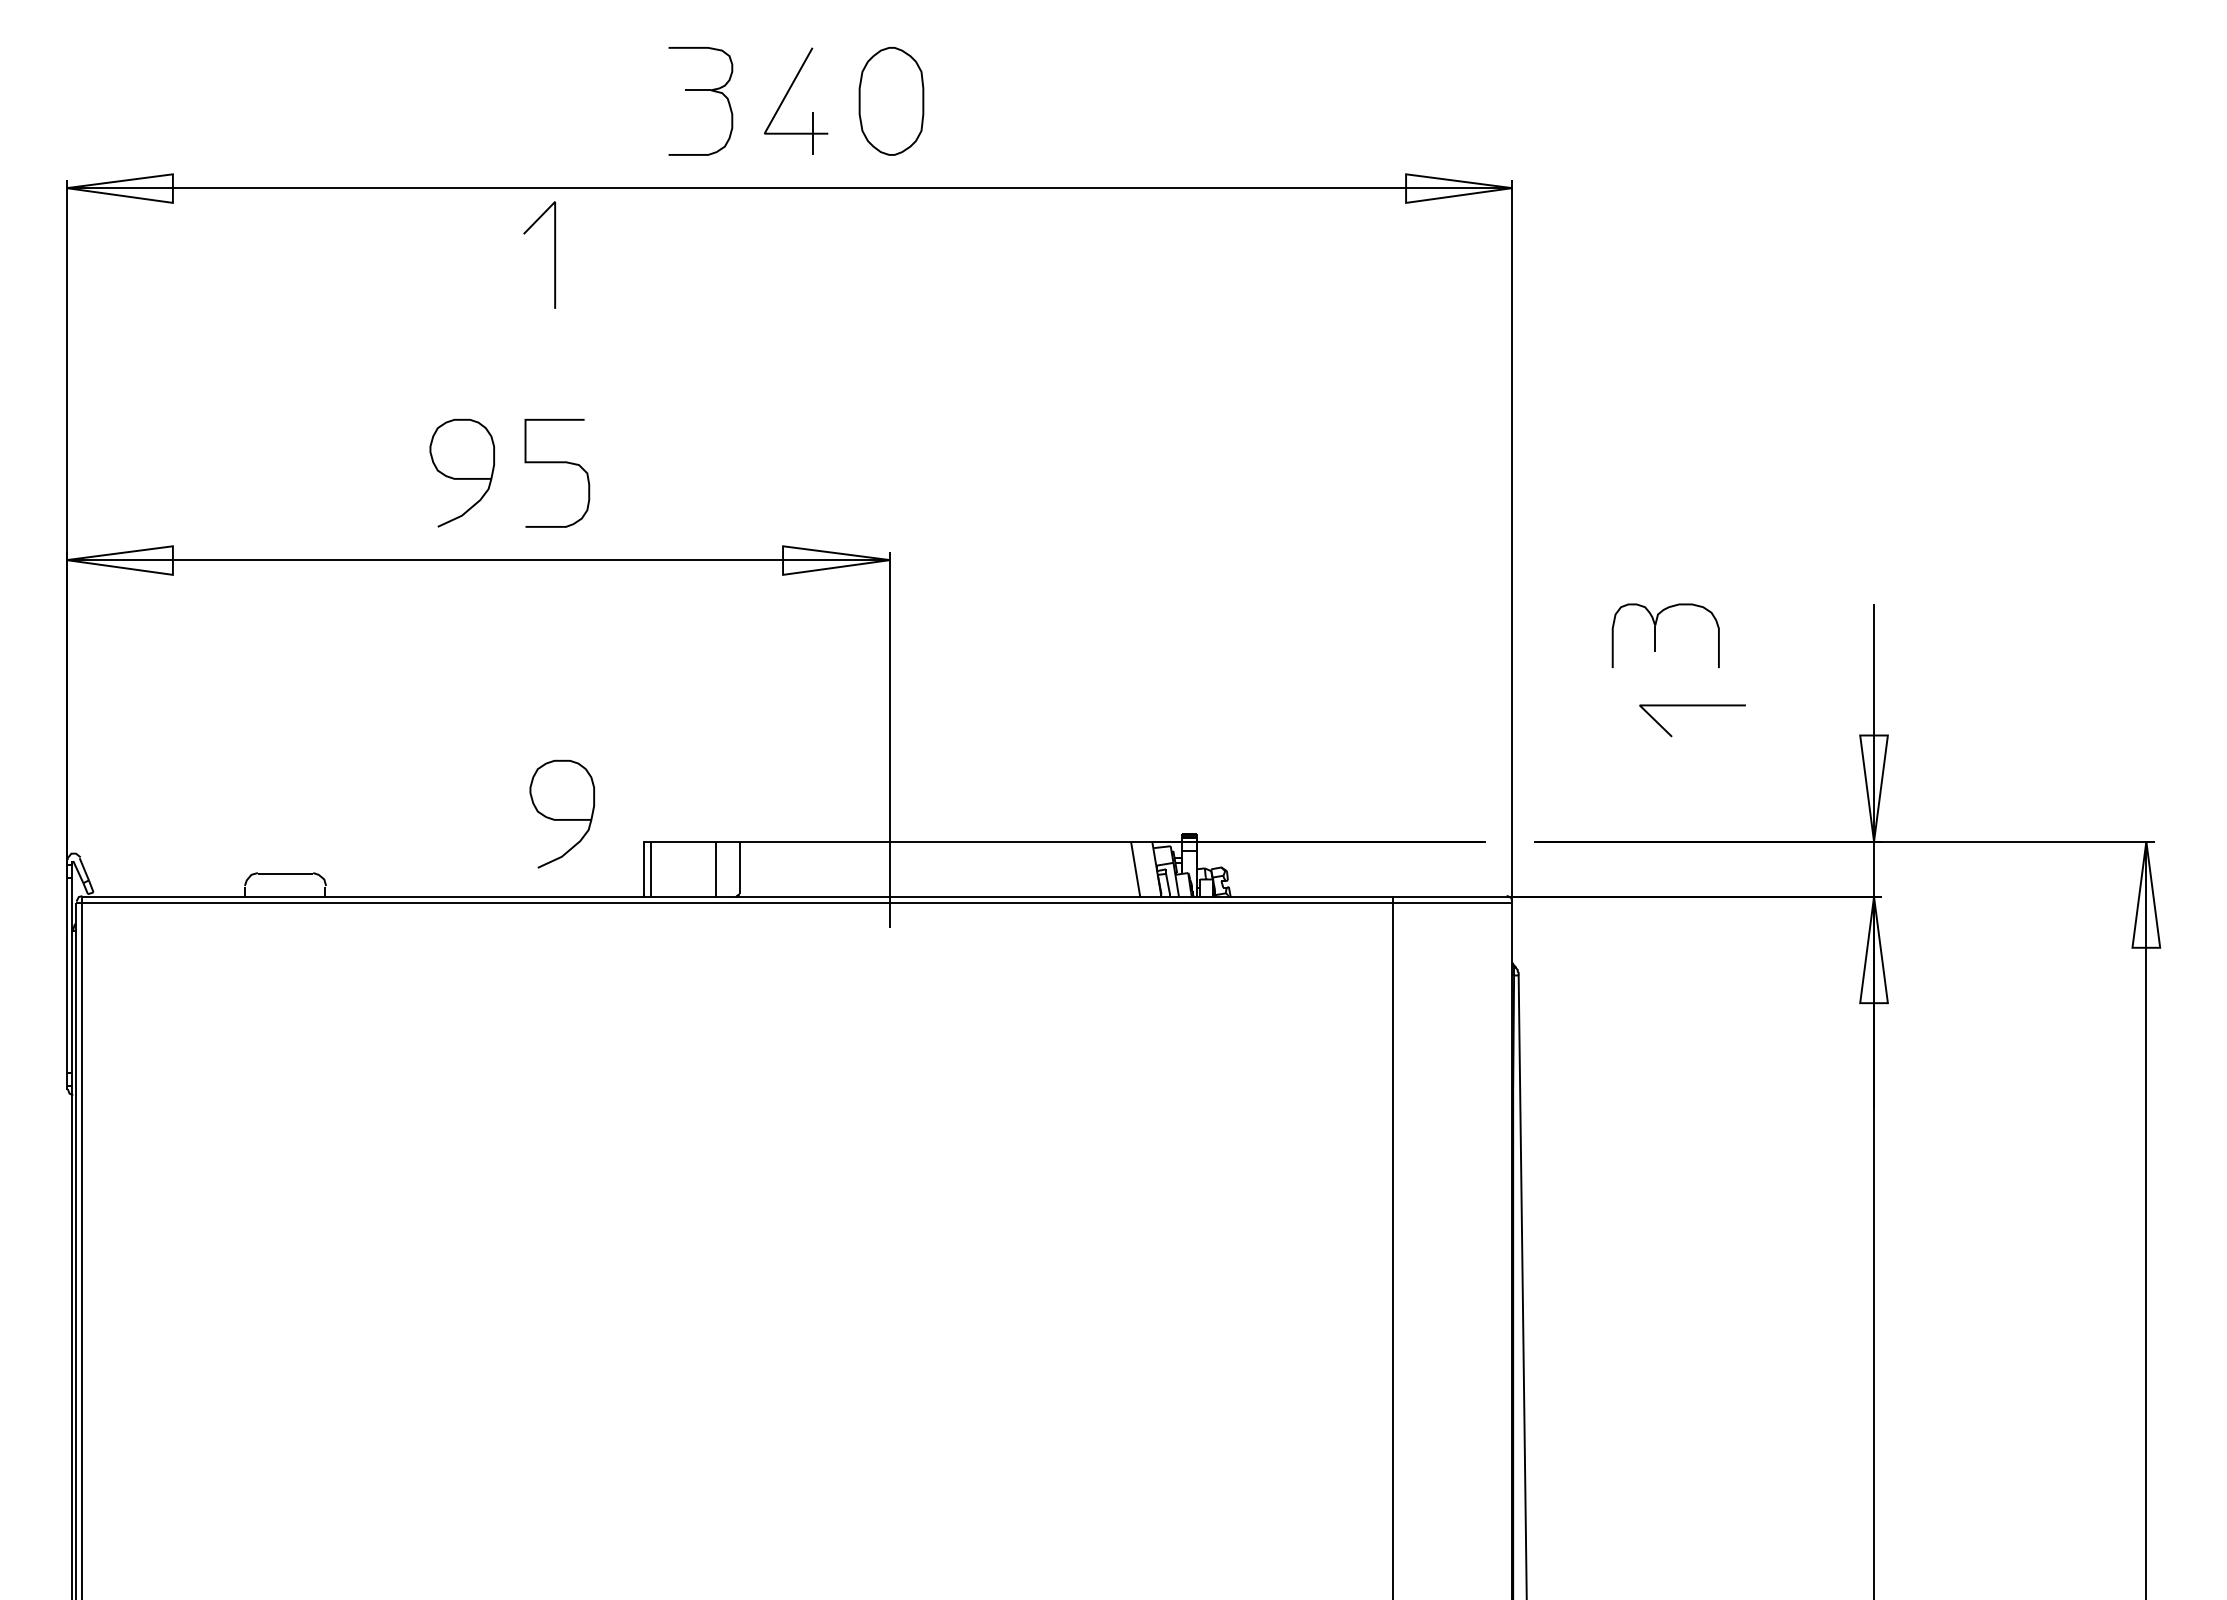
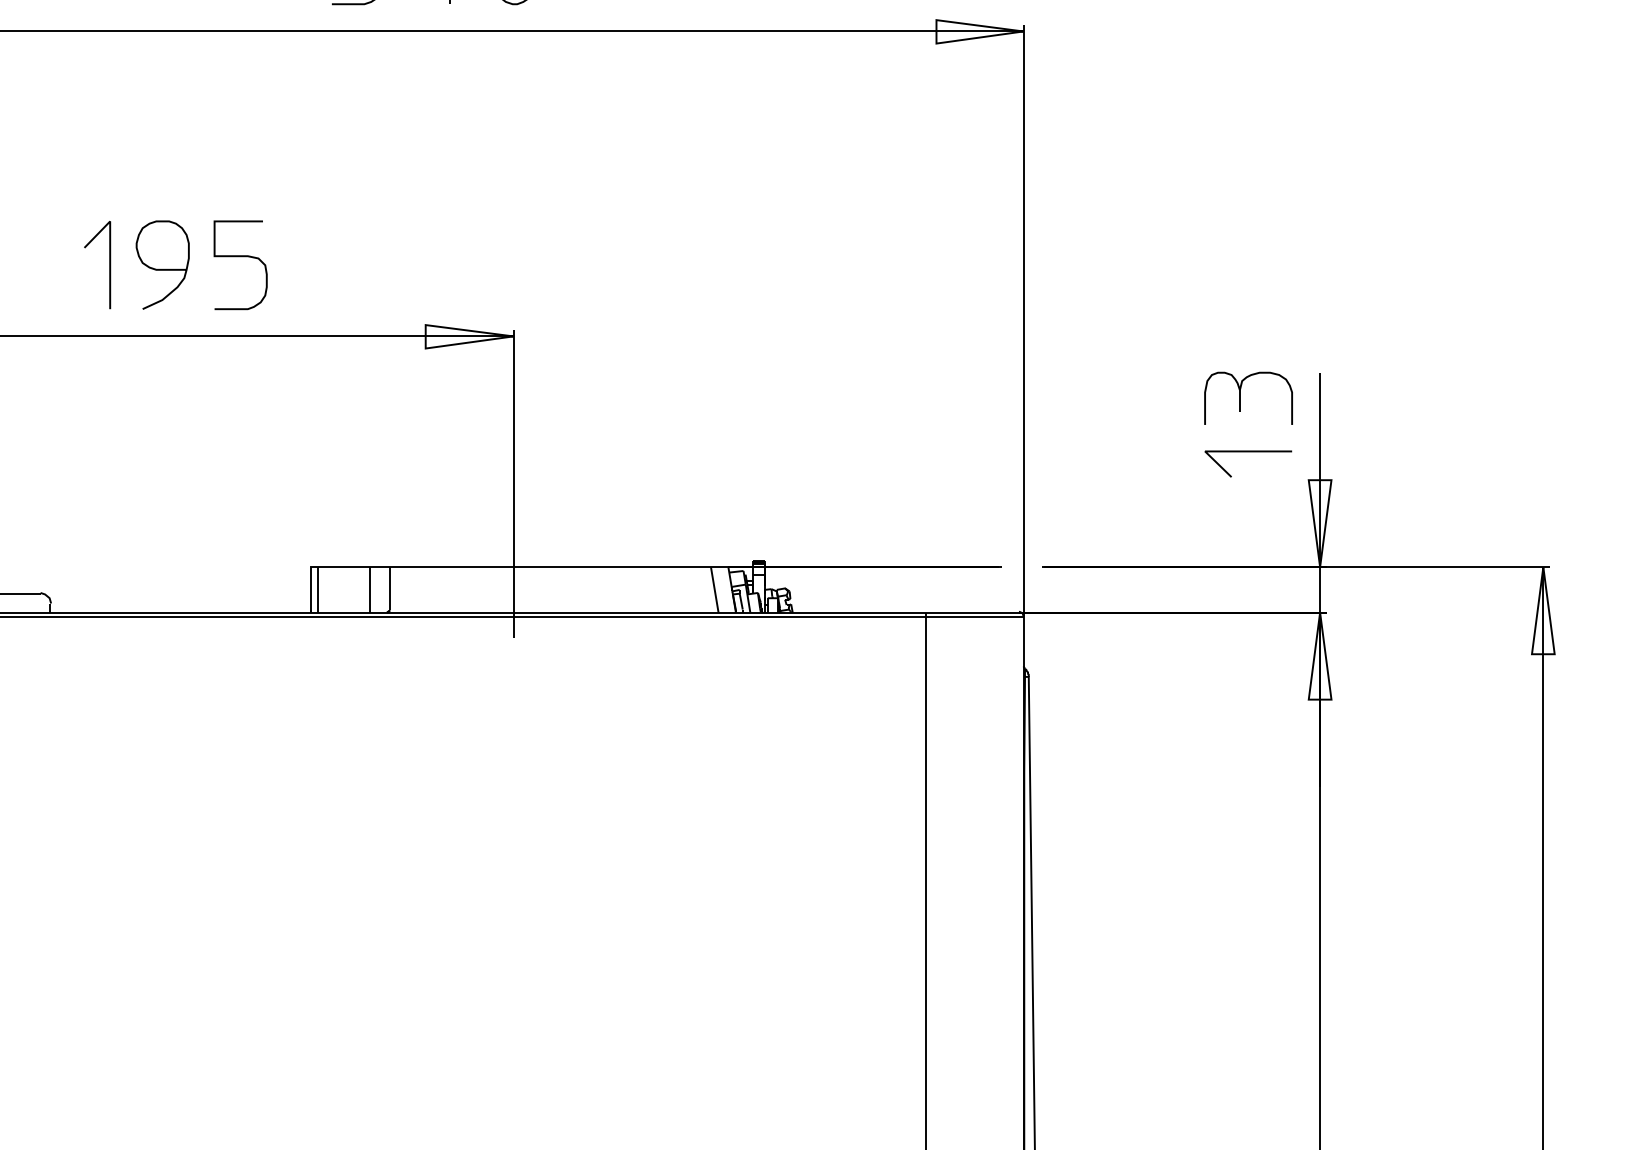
curve: (554, 254) -> (109, 264), moved
part: (1655, 635) -> (1240, 398), moved
curve: (1692, 706) -> (1248, 452), moved
curve: (561, 819) -> (244, 549), removed

